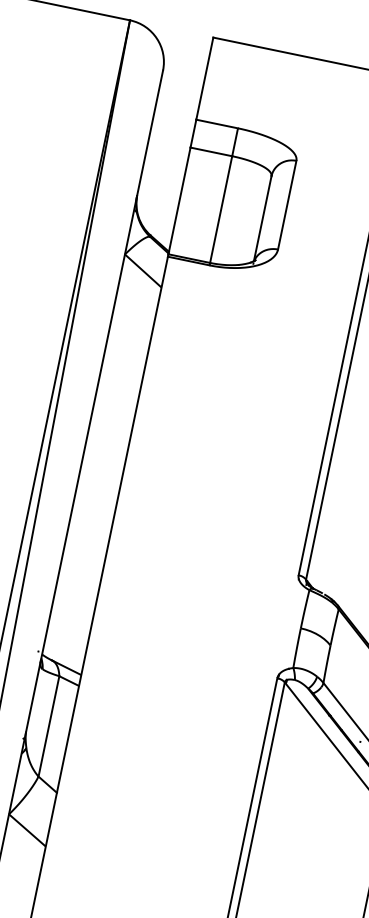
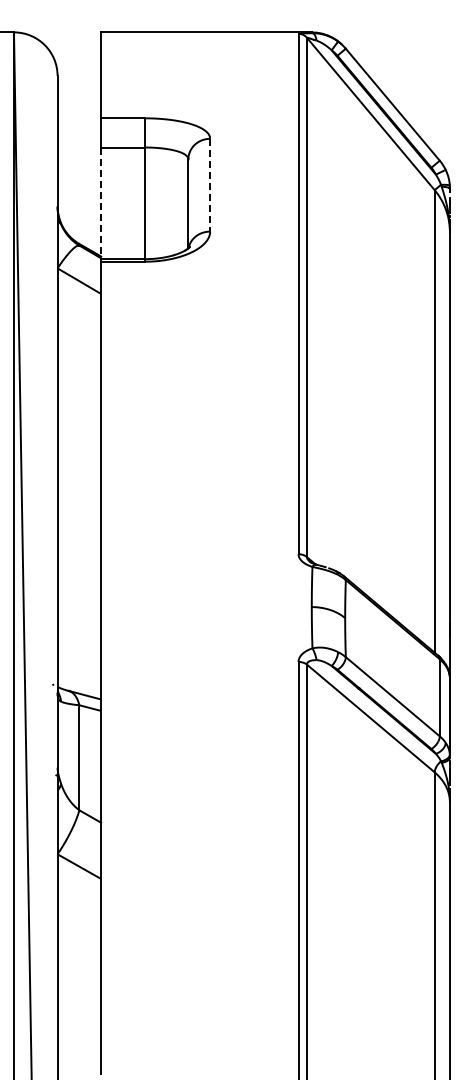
line: (179, 201) -> (101, 203), solid -> dashed
line: (287, 205) -> (210, 185), solid -> dashed

